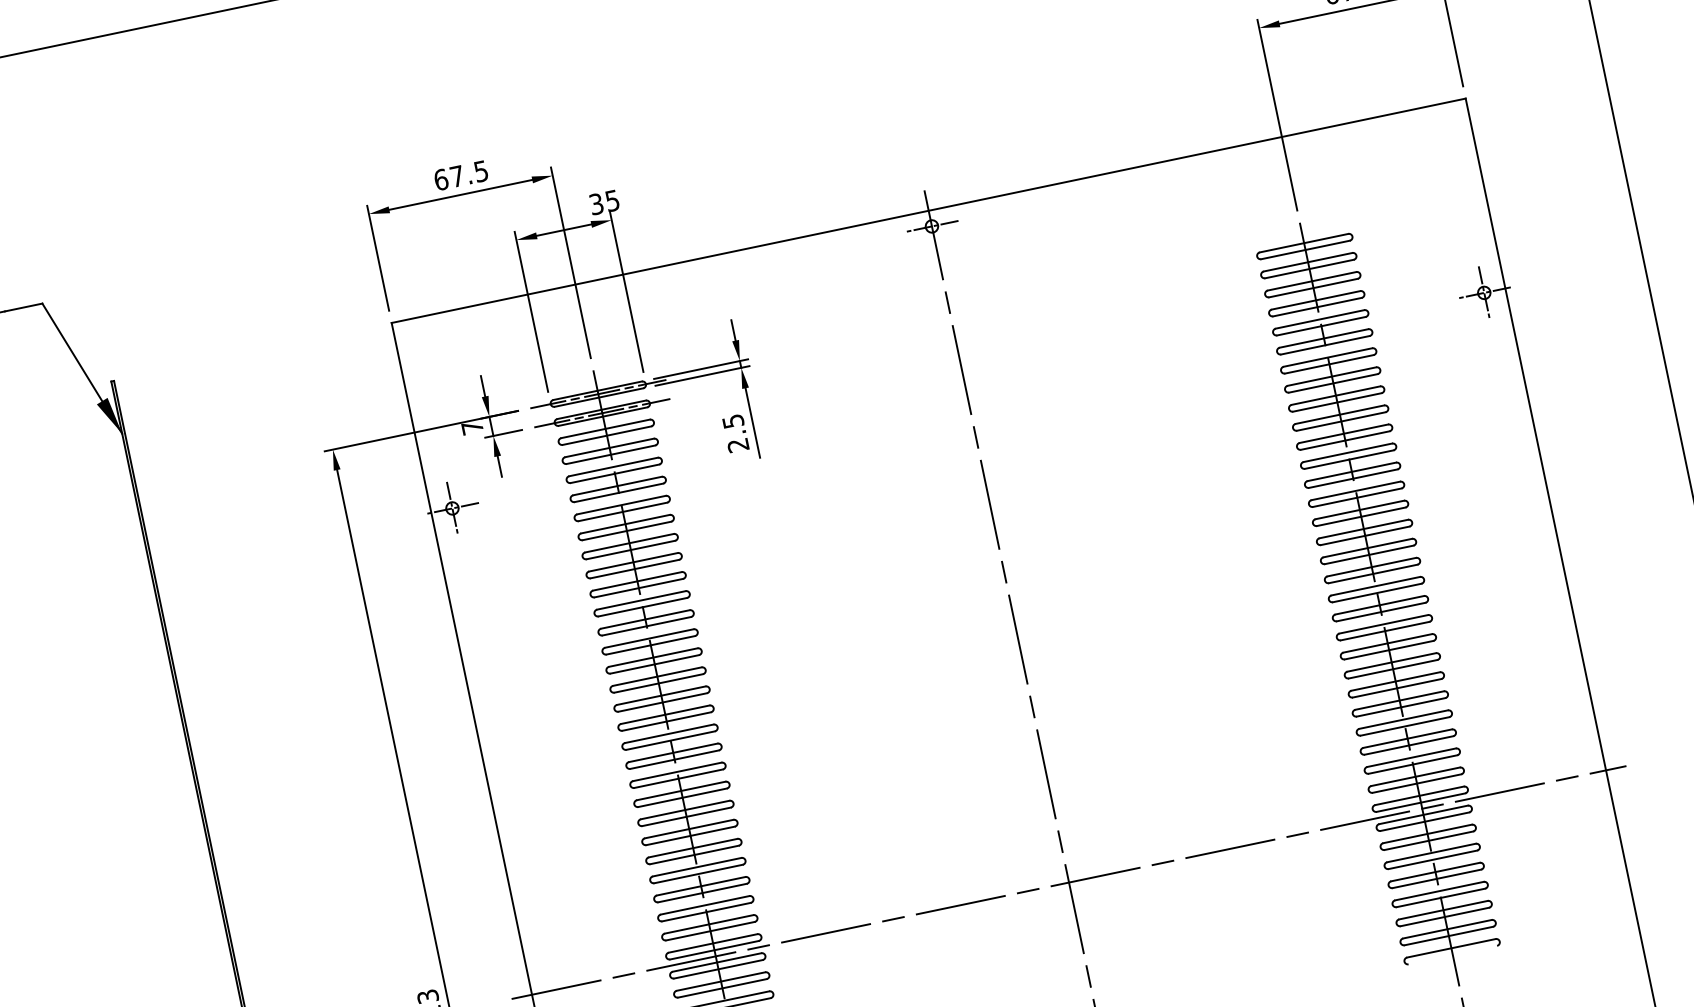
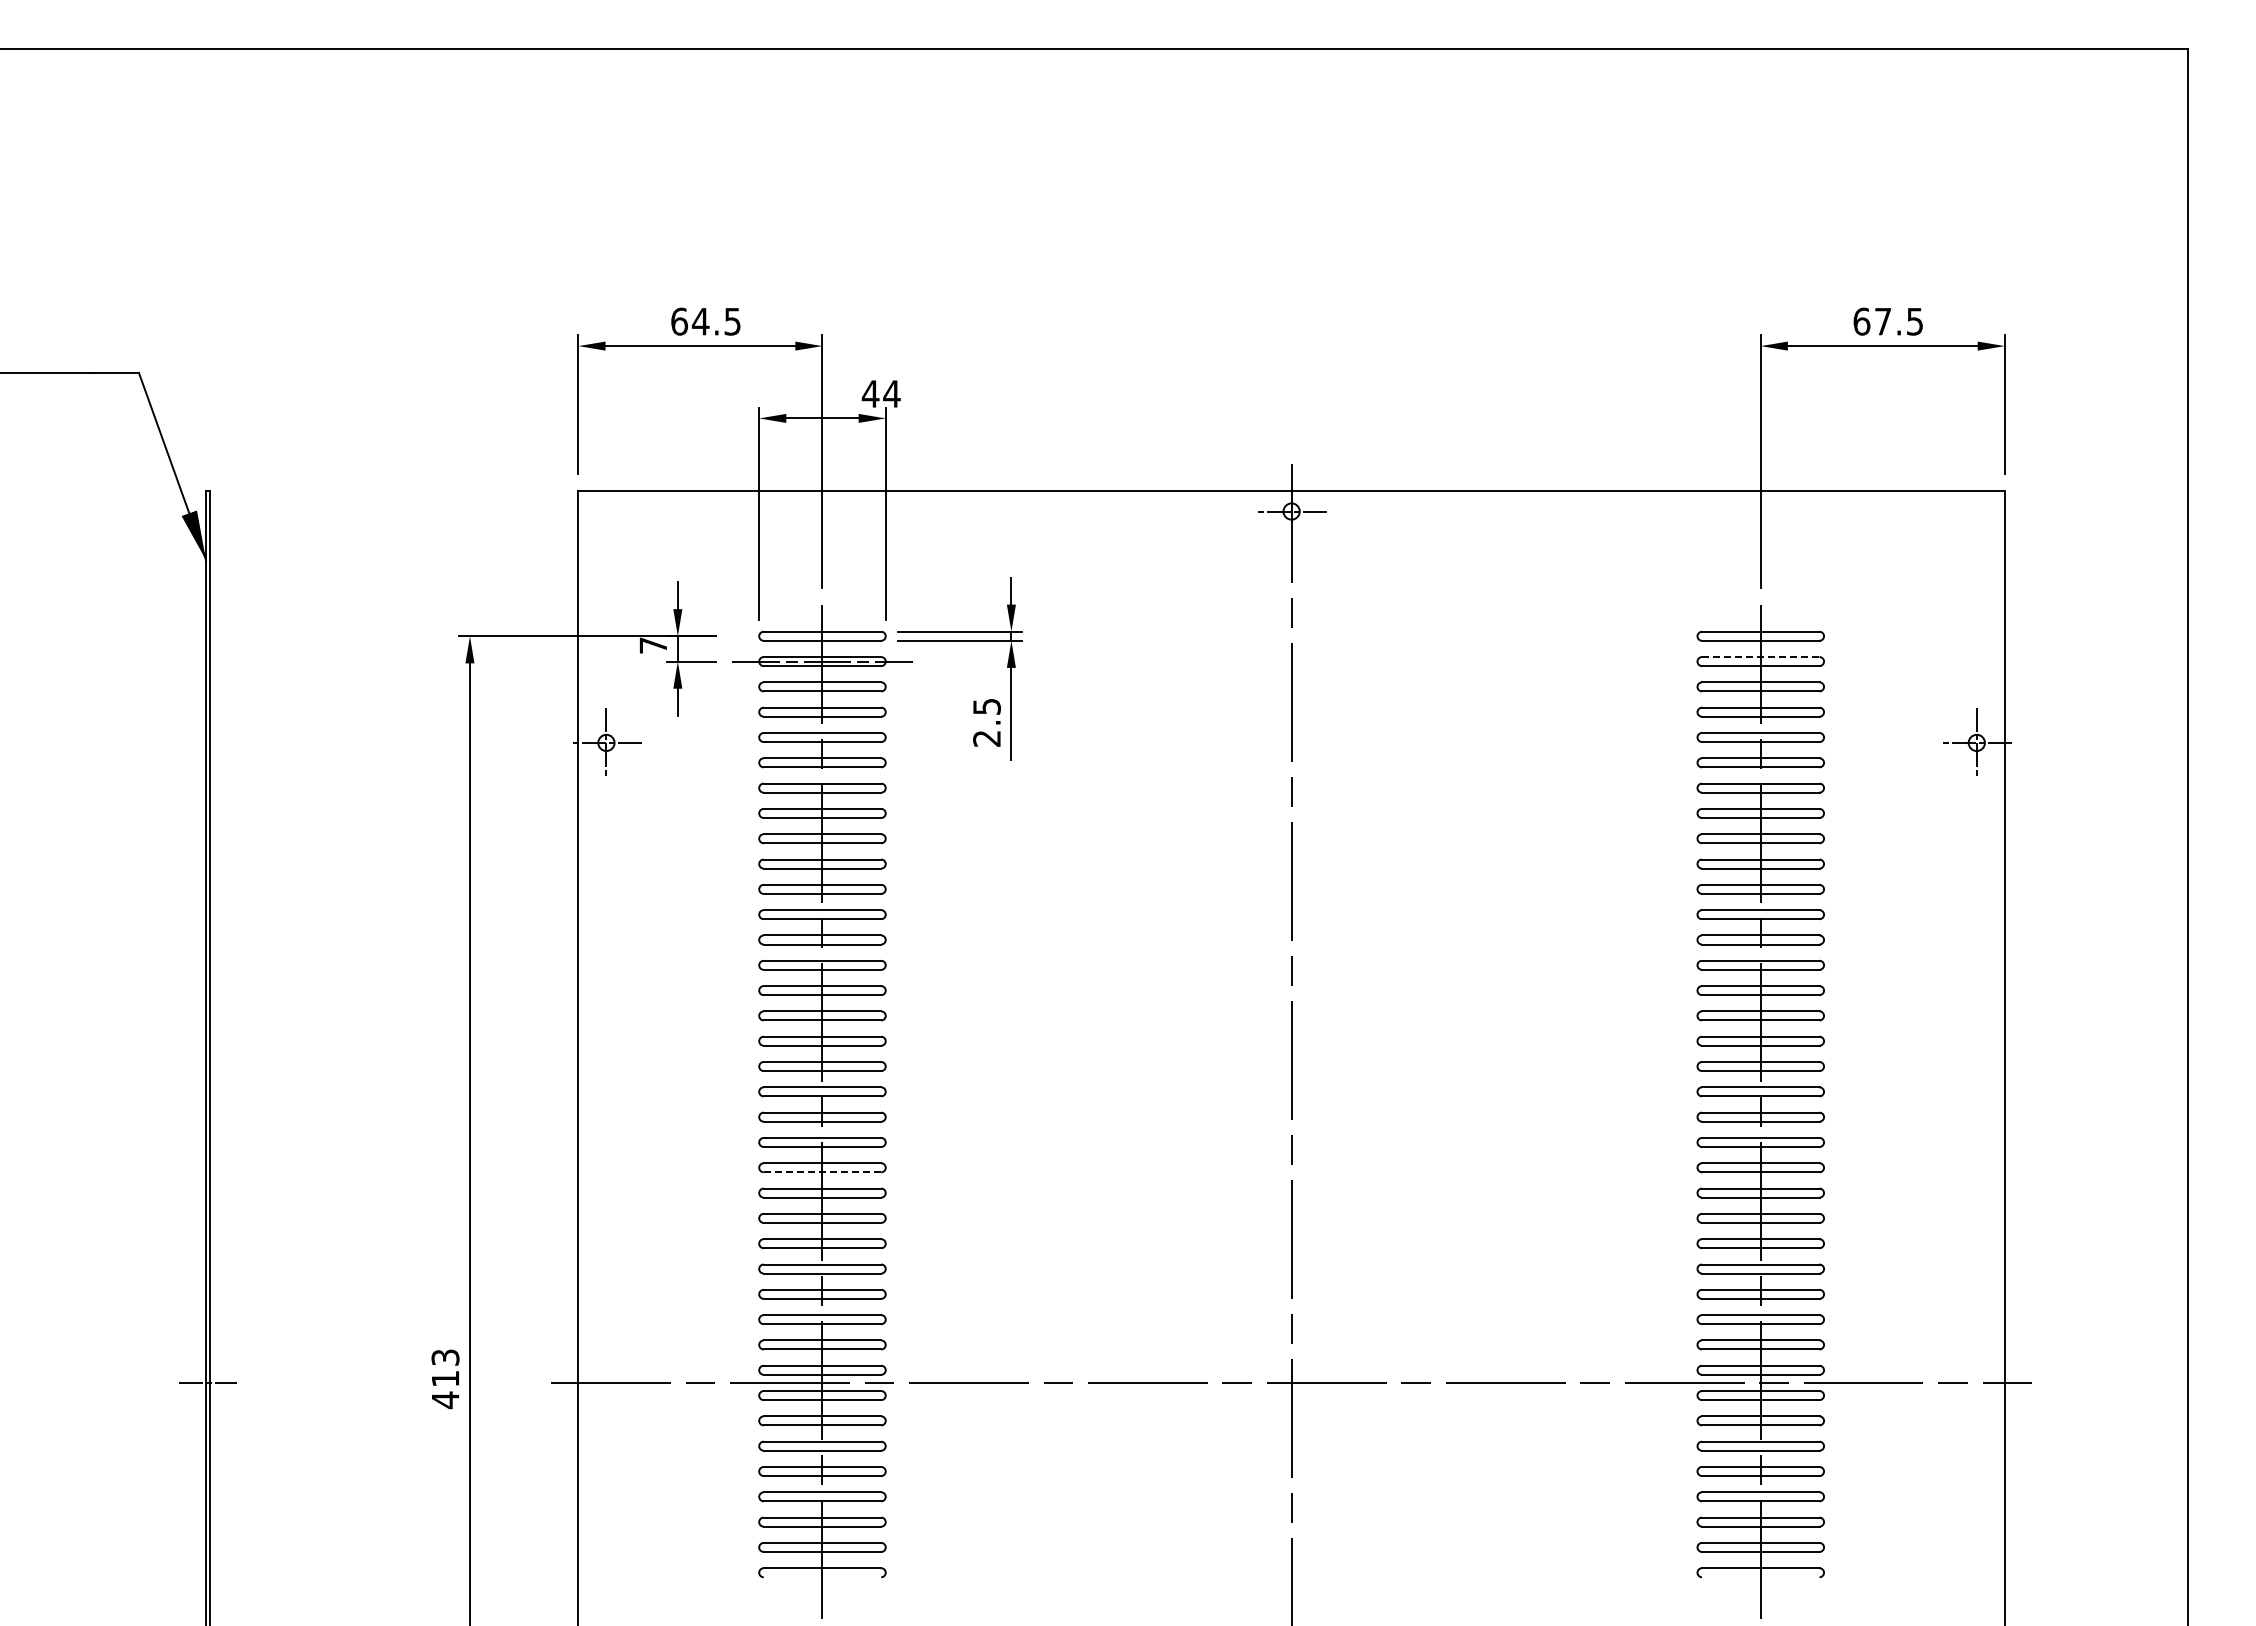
text: (456, 176) -> (700, 321), 67.5 -> 64.5
text: (603, 202) -> (880, 393), 35 -> 44
line: (1307, 262) -> (1760, 657), solid -> dashed
line: (598, 394) -> (822, 636), removed
line: (682, 797) -> (822, 1172), solid -> dashed

